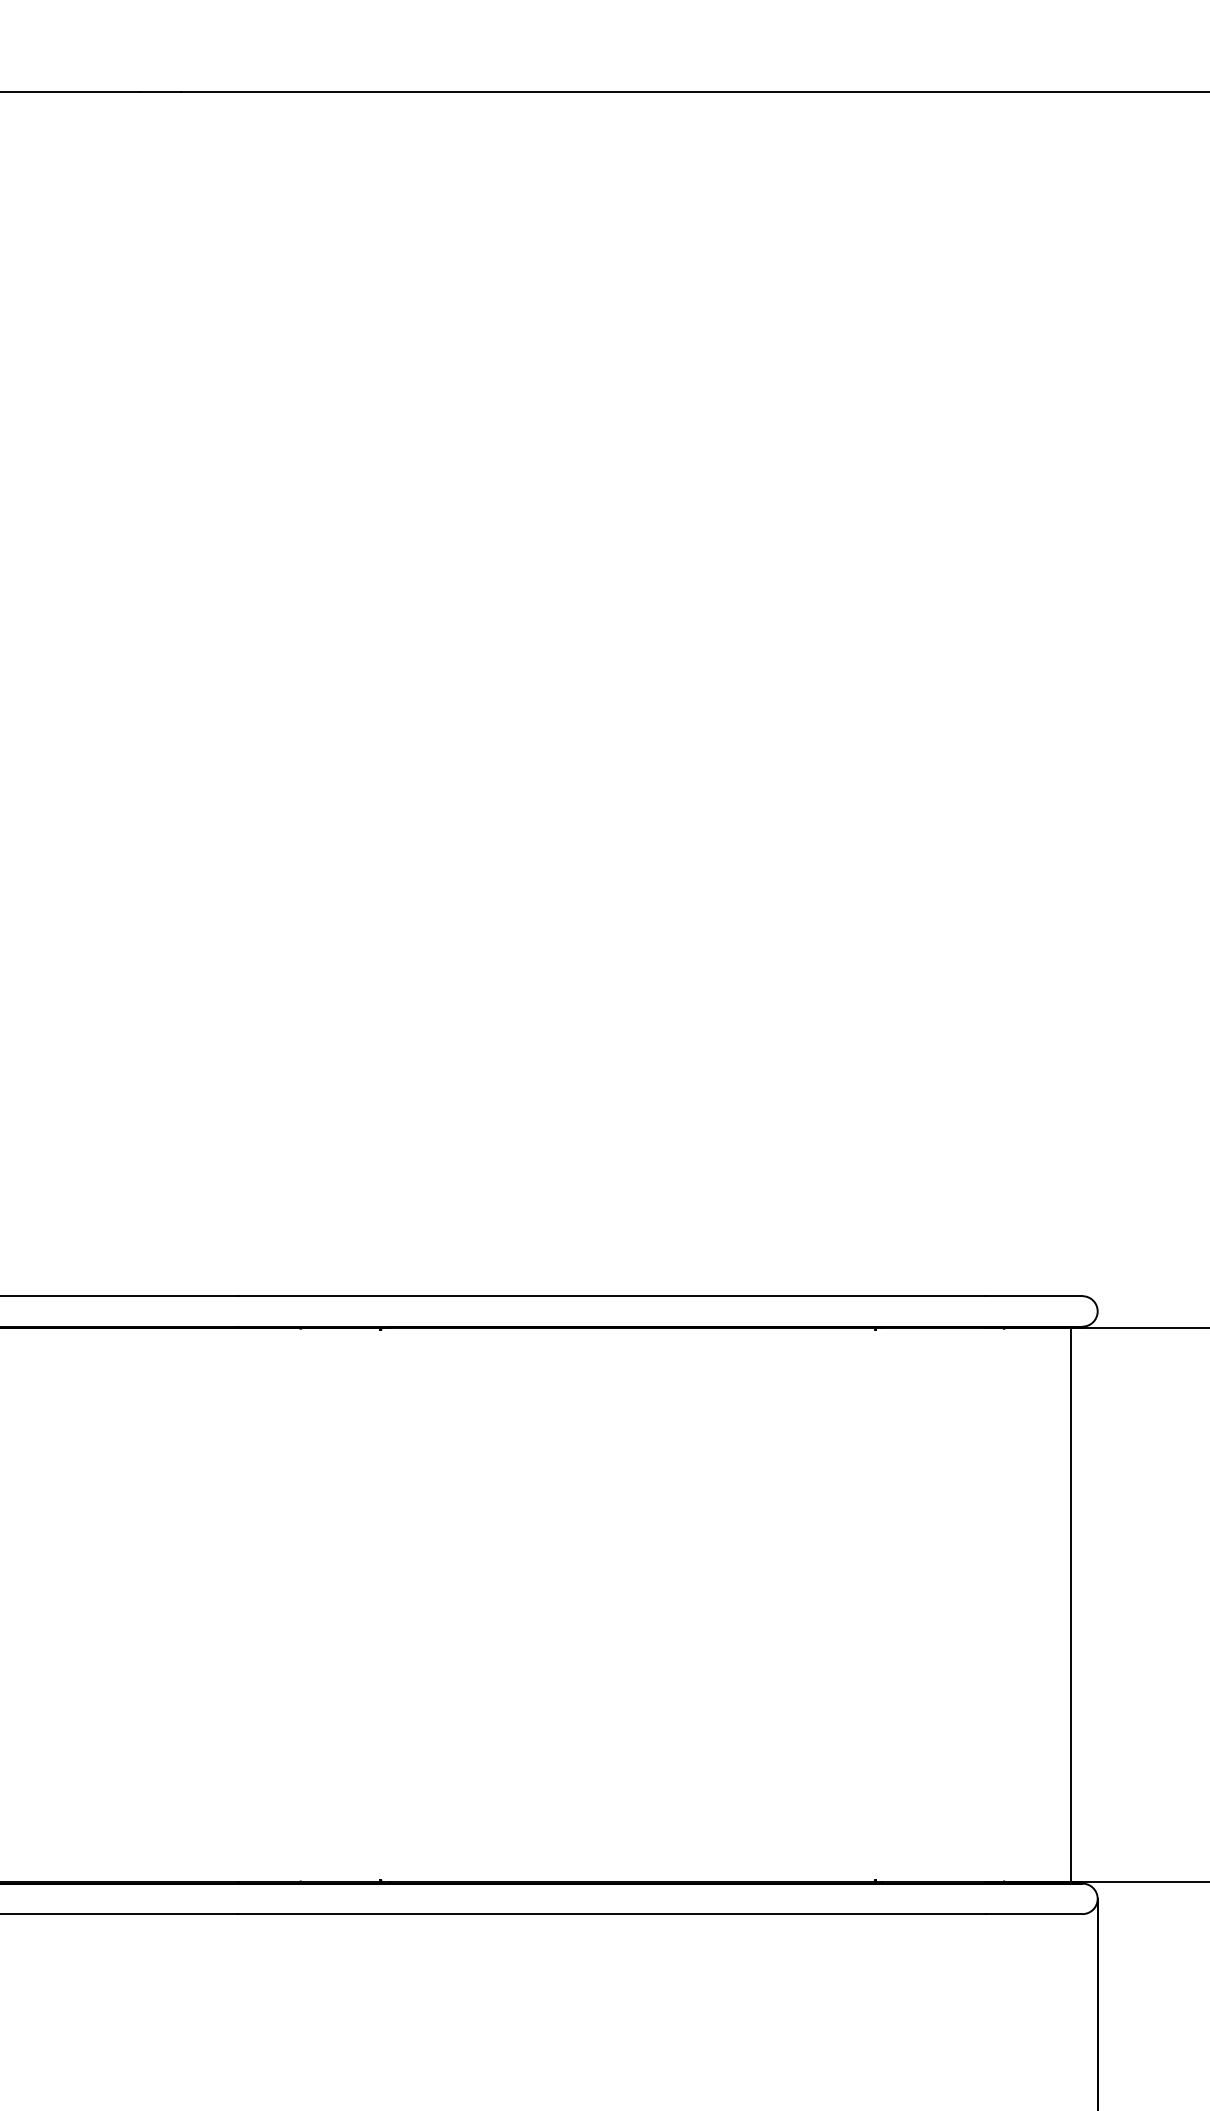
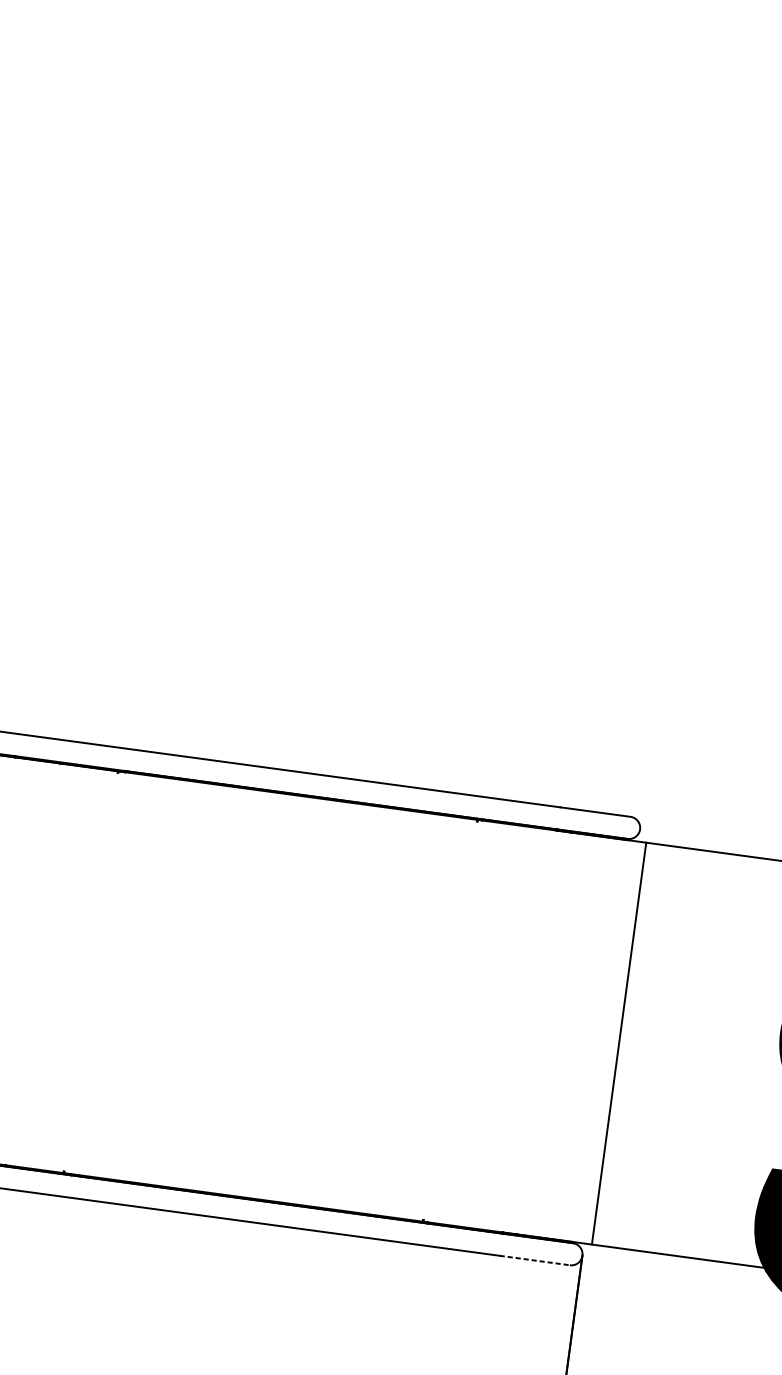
line: (1071, 1605) -> (619, 1043), moved
line: (1034, 1914) -> (535, 1260), solid -> dashed

